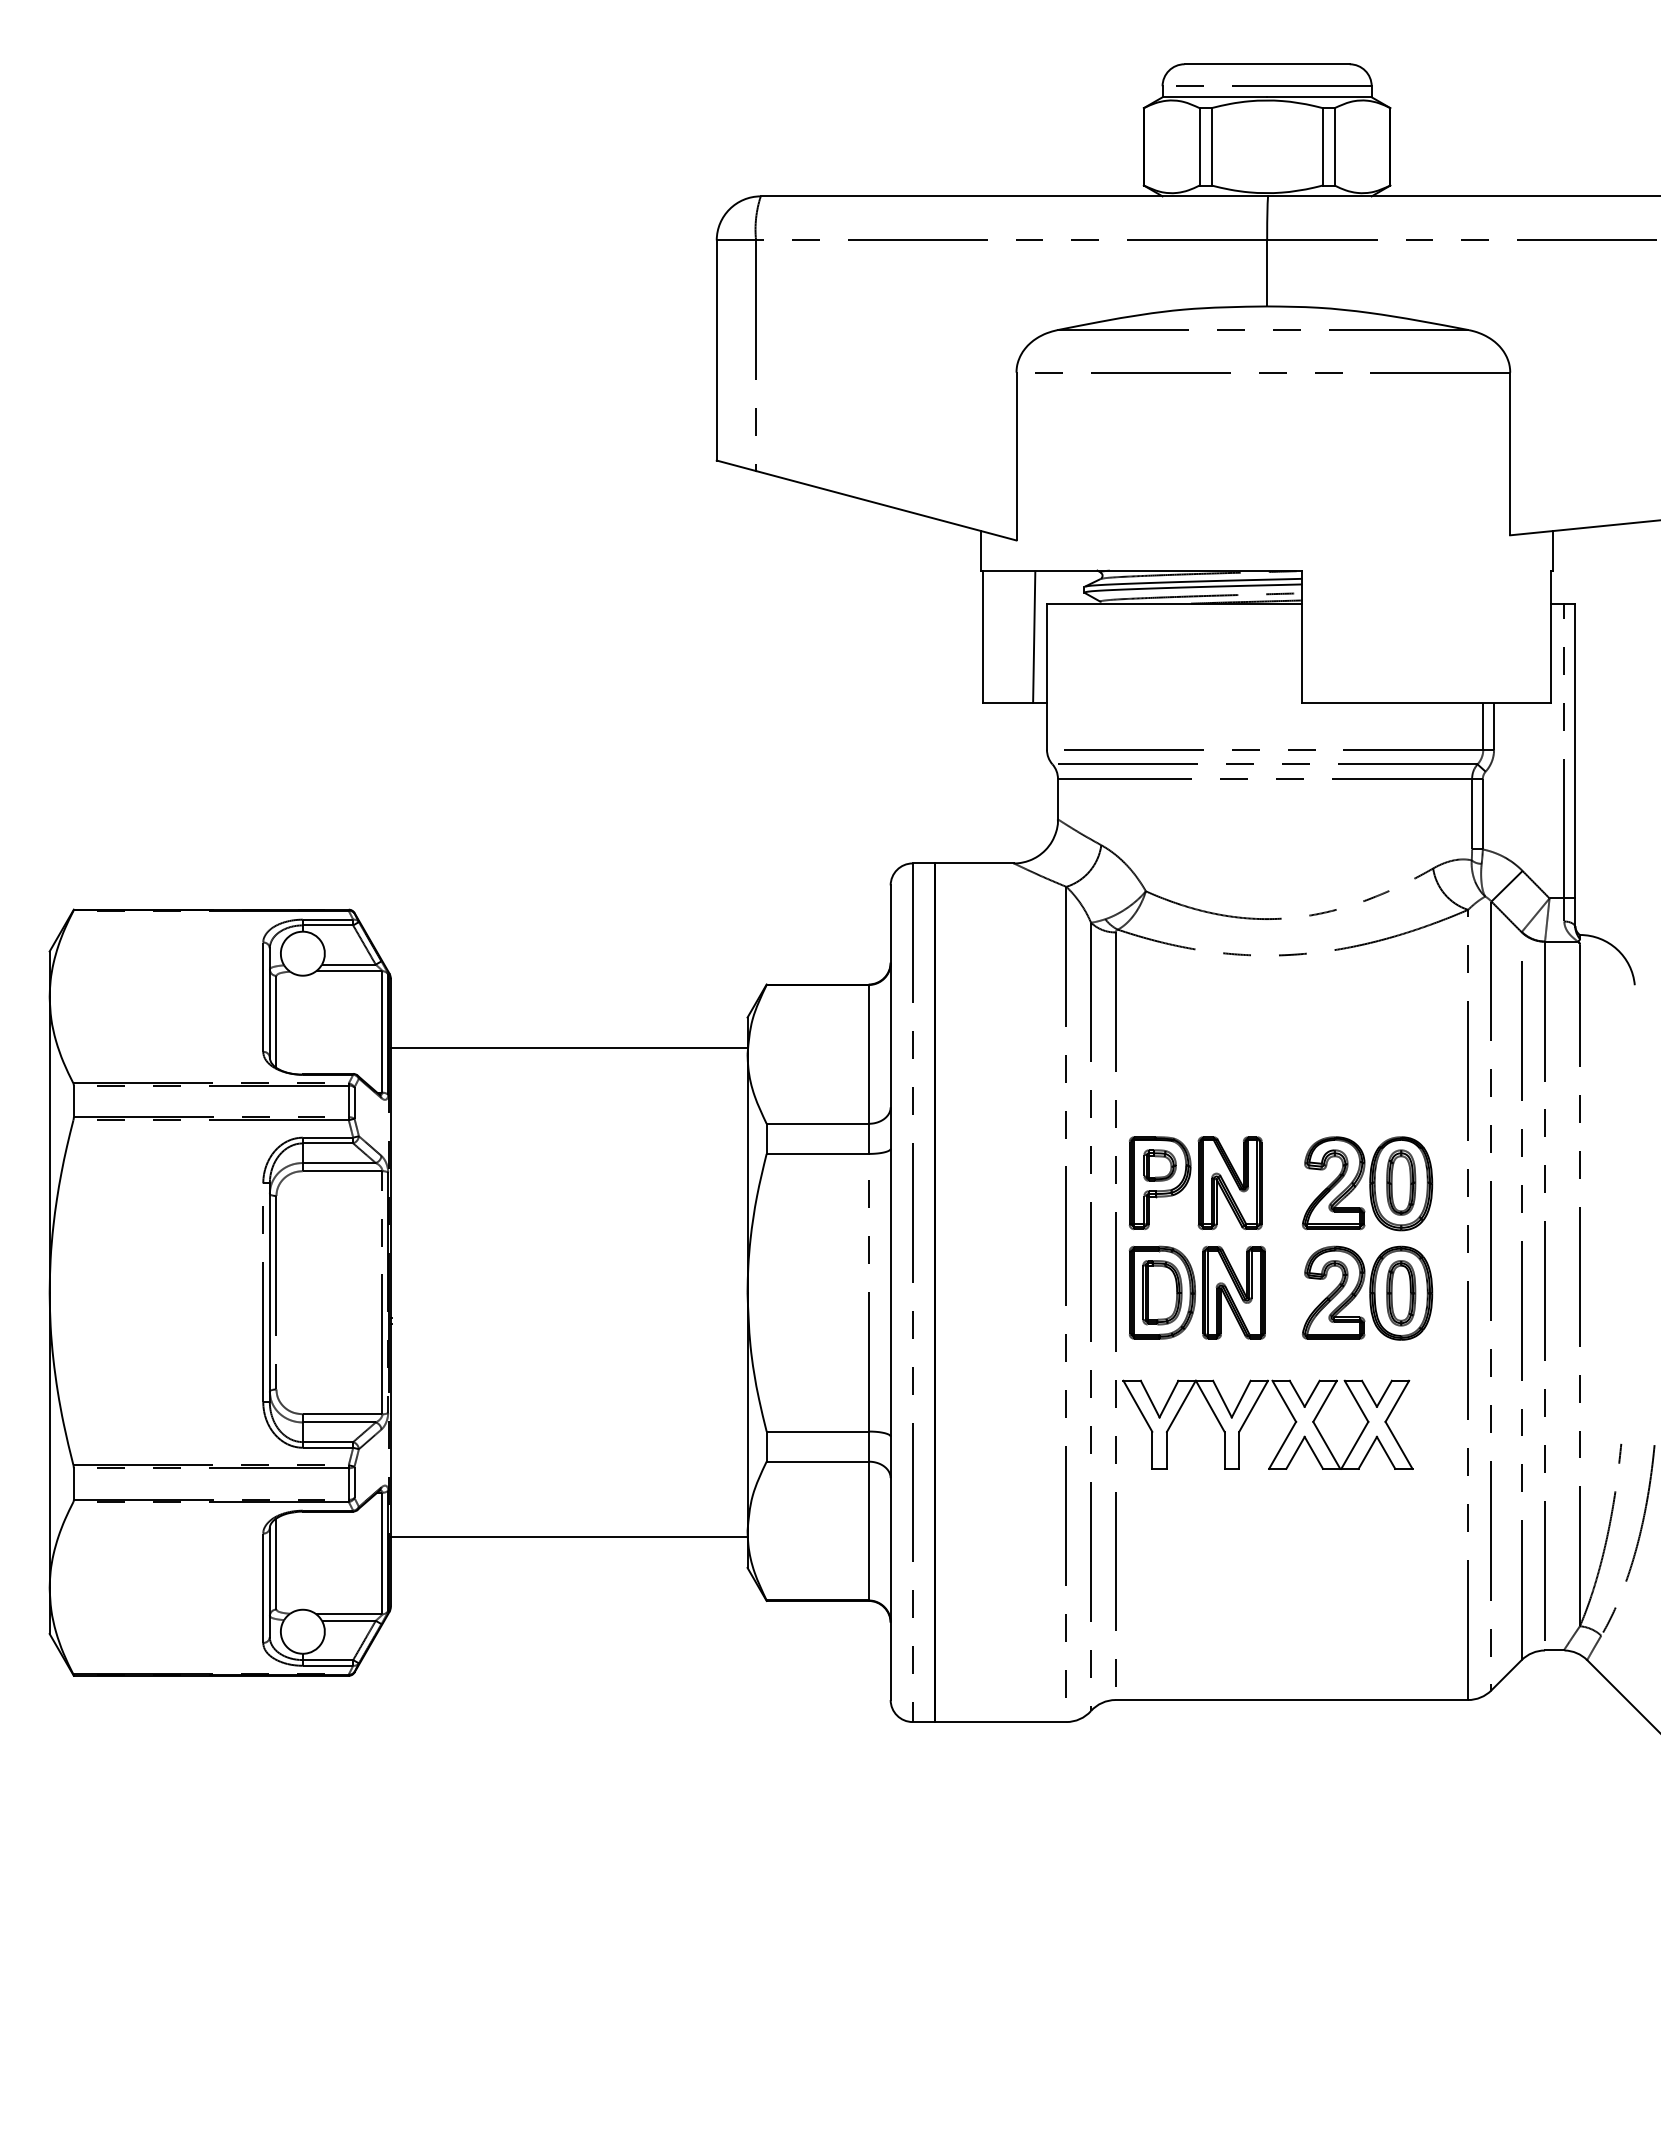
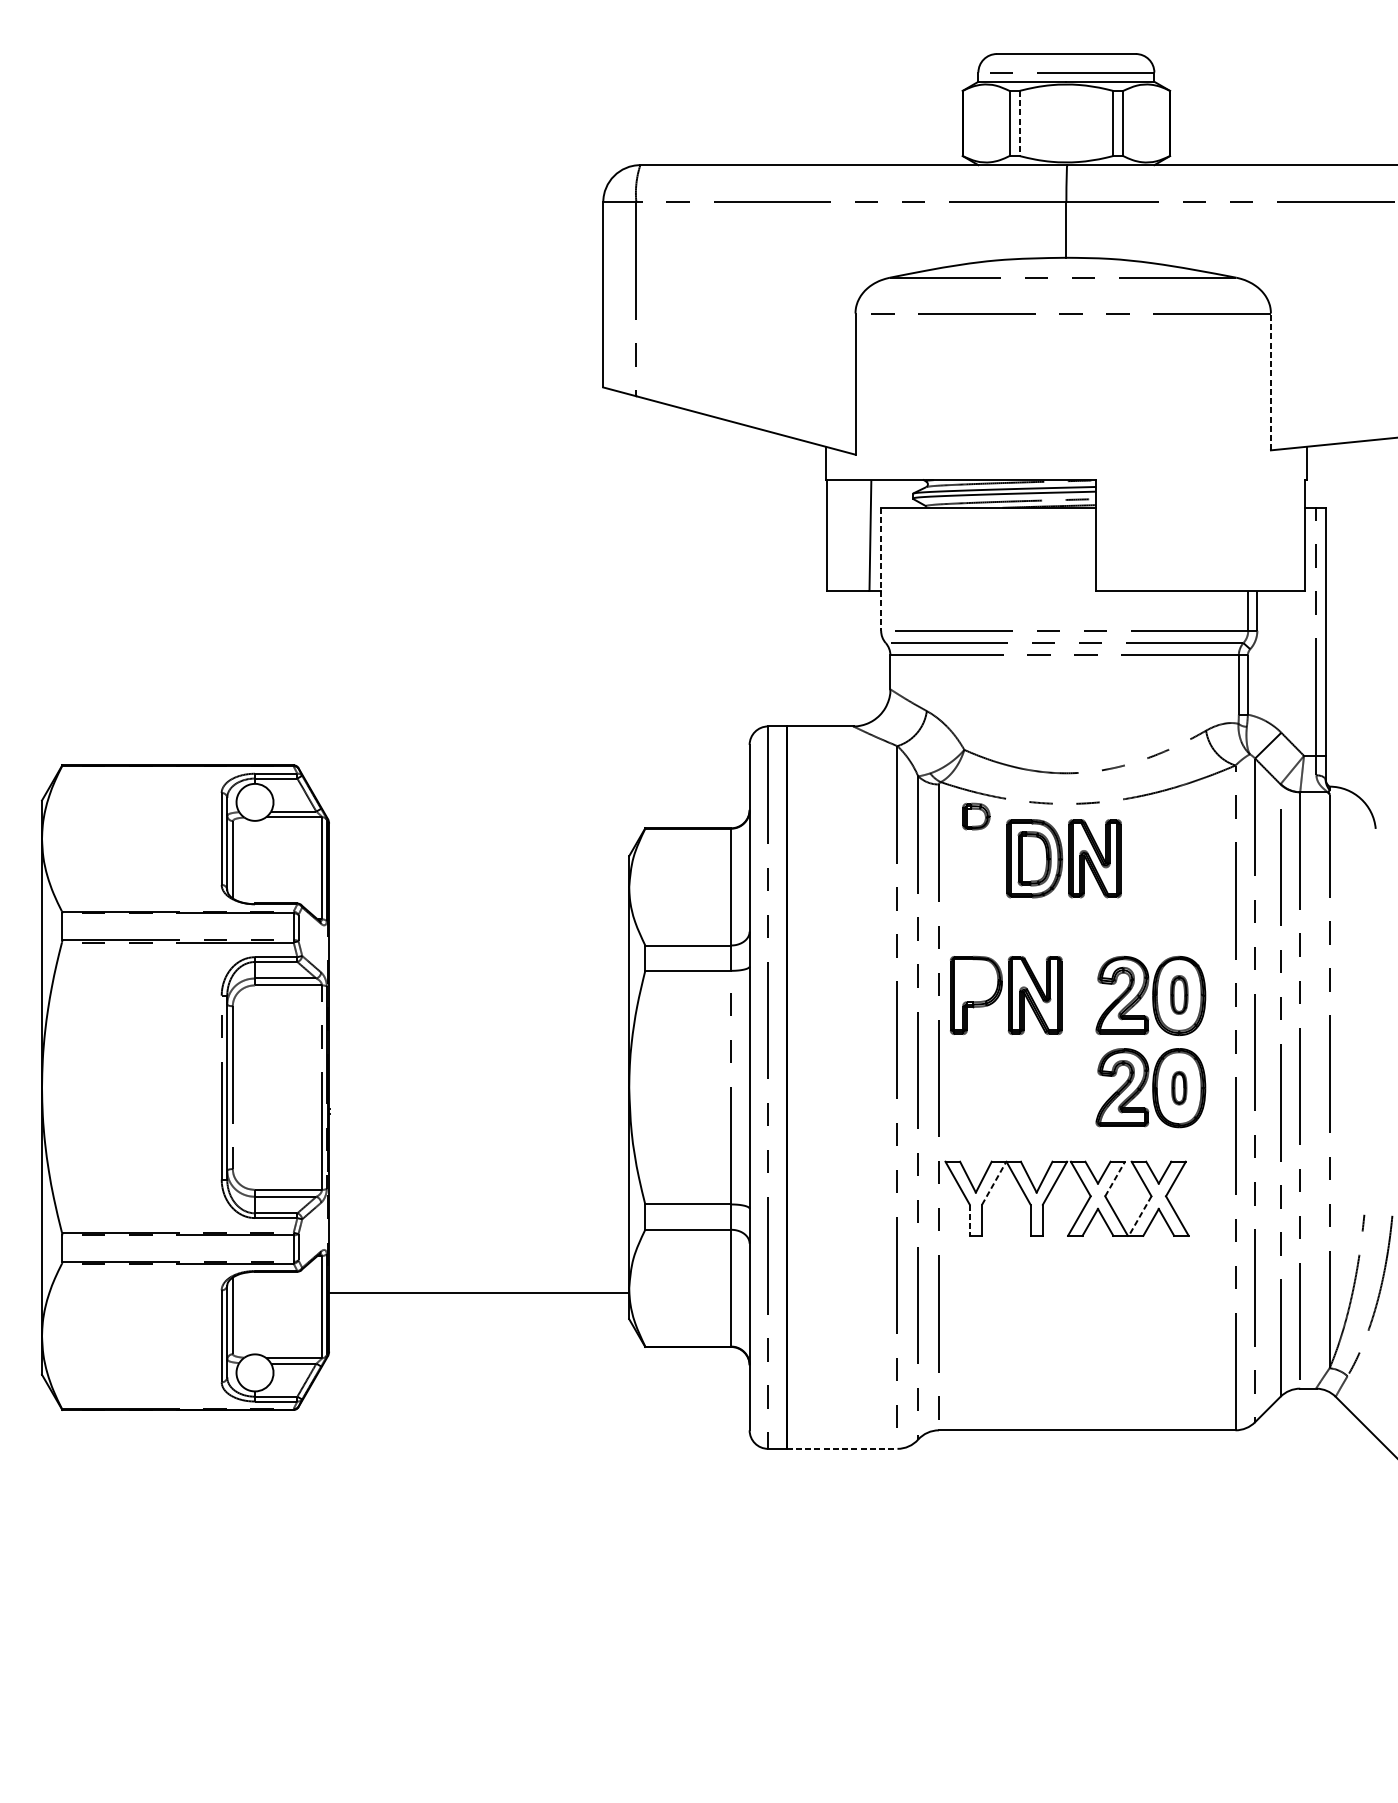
line: (1211, 146) -> (1019, 123), solid -> dashed
line: (1510, 453) -> (1271, 381), solid -> dashed
line: (1046, 677) -> (880, 569), solid -> dashed
line: (568, 1048) -> (478, 882), removed
part: (1159, 1165) -> (975, 816), moved
part: (1401, 1182) -> (1179, 994), size x0.7
part: (1196, 1292) -> (1063, 858), moved
part: (1401, 1293) -> (1179, 1088), size x0.6
line: (1325, 1401) -> (1115, 1179), solid -> dashed
line: (1181, 1405) -> (994, 1182), solid -> dashed
line: (1354, 1445) -> (1139, 1216), solid -> dashed
line: (1152, 1450) -> (969, 1220), solid -> dashed
line: (1000, 1722) -> (842, 1449), solid -> dashed

